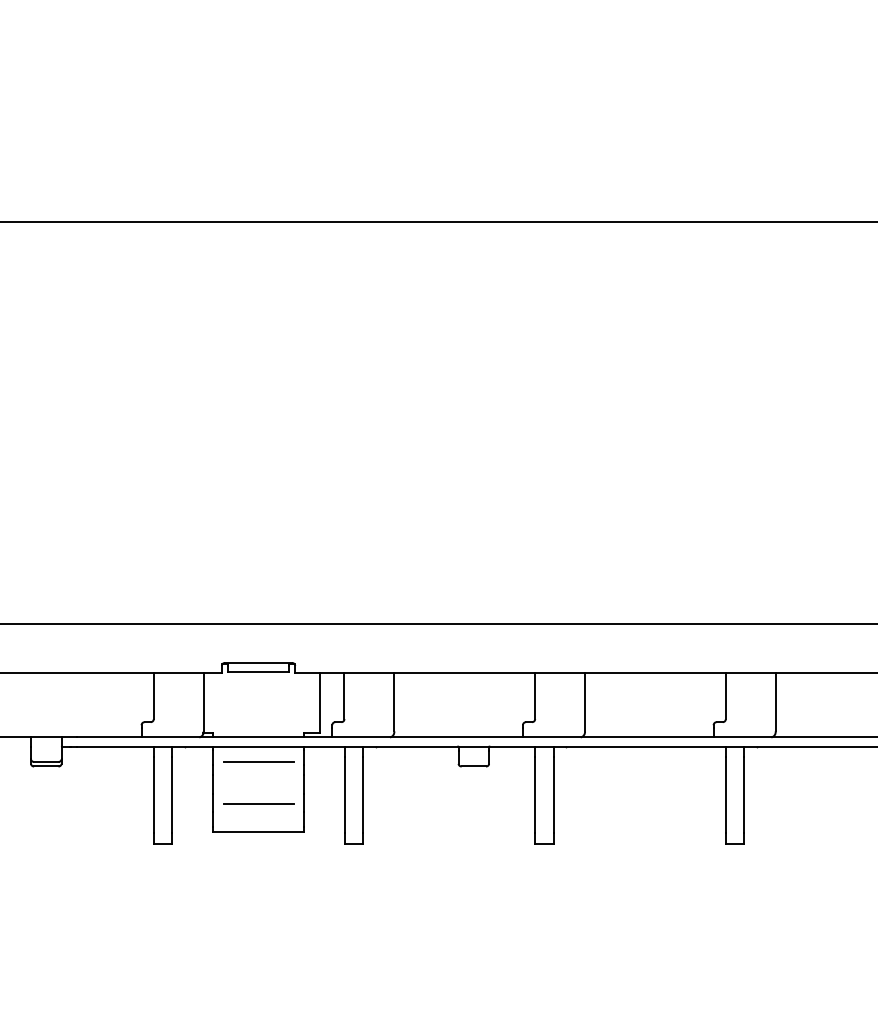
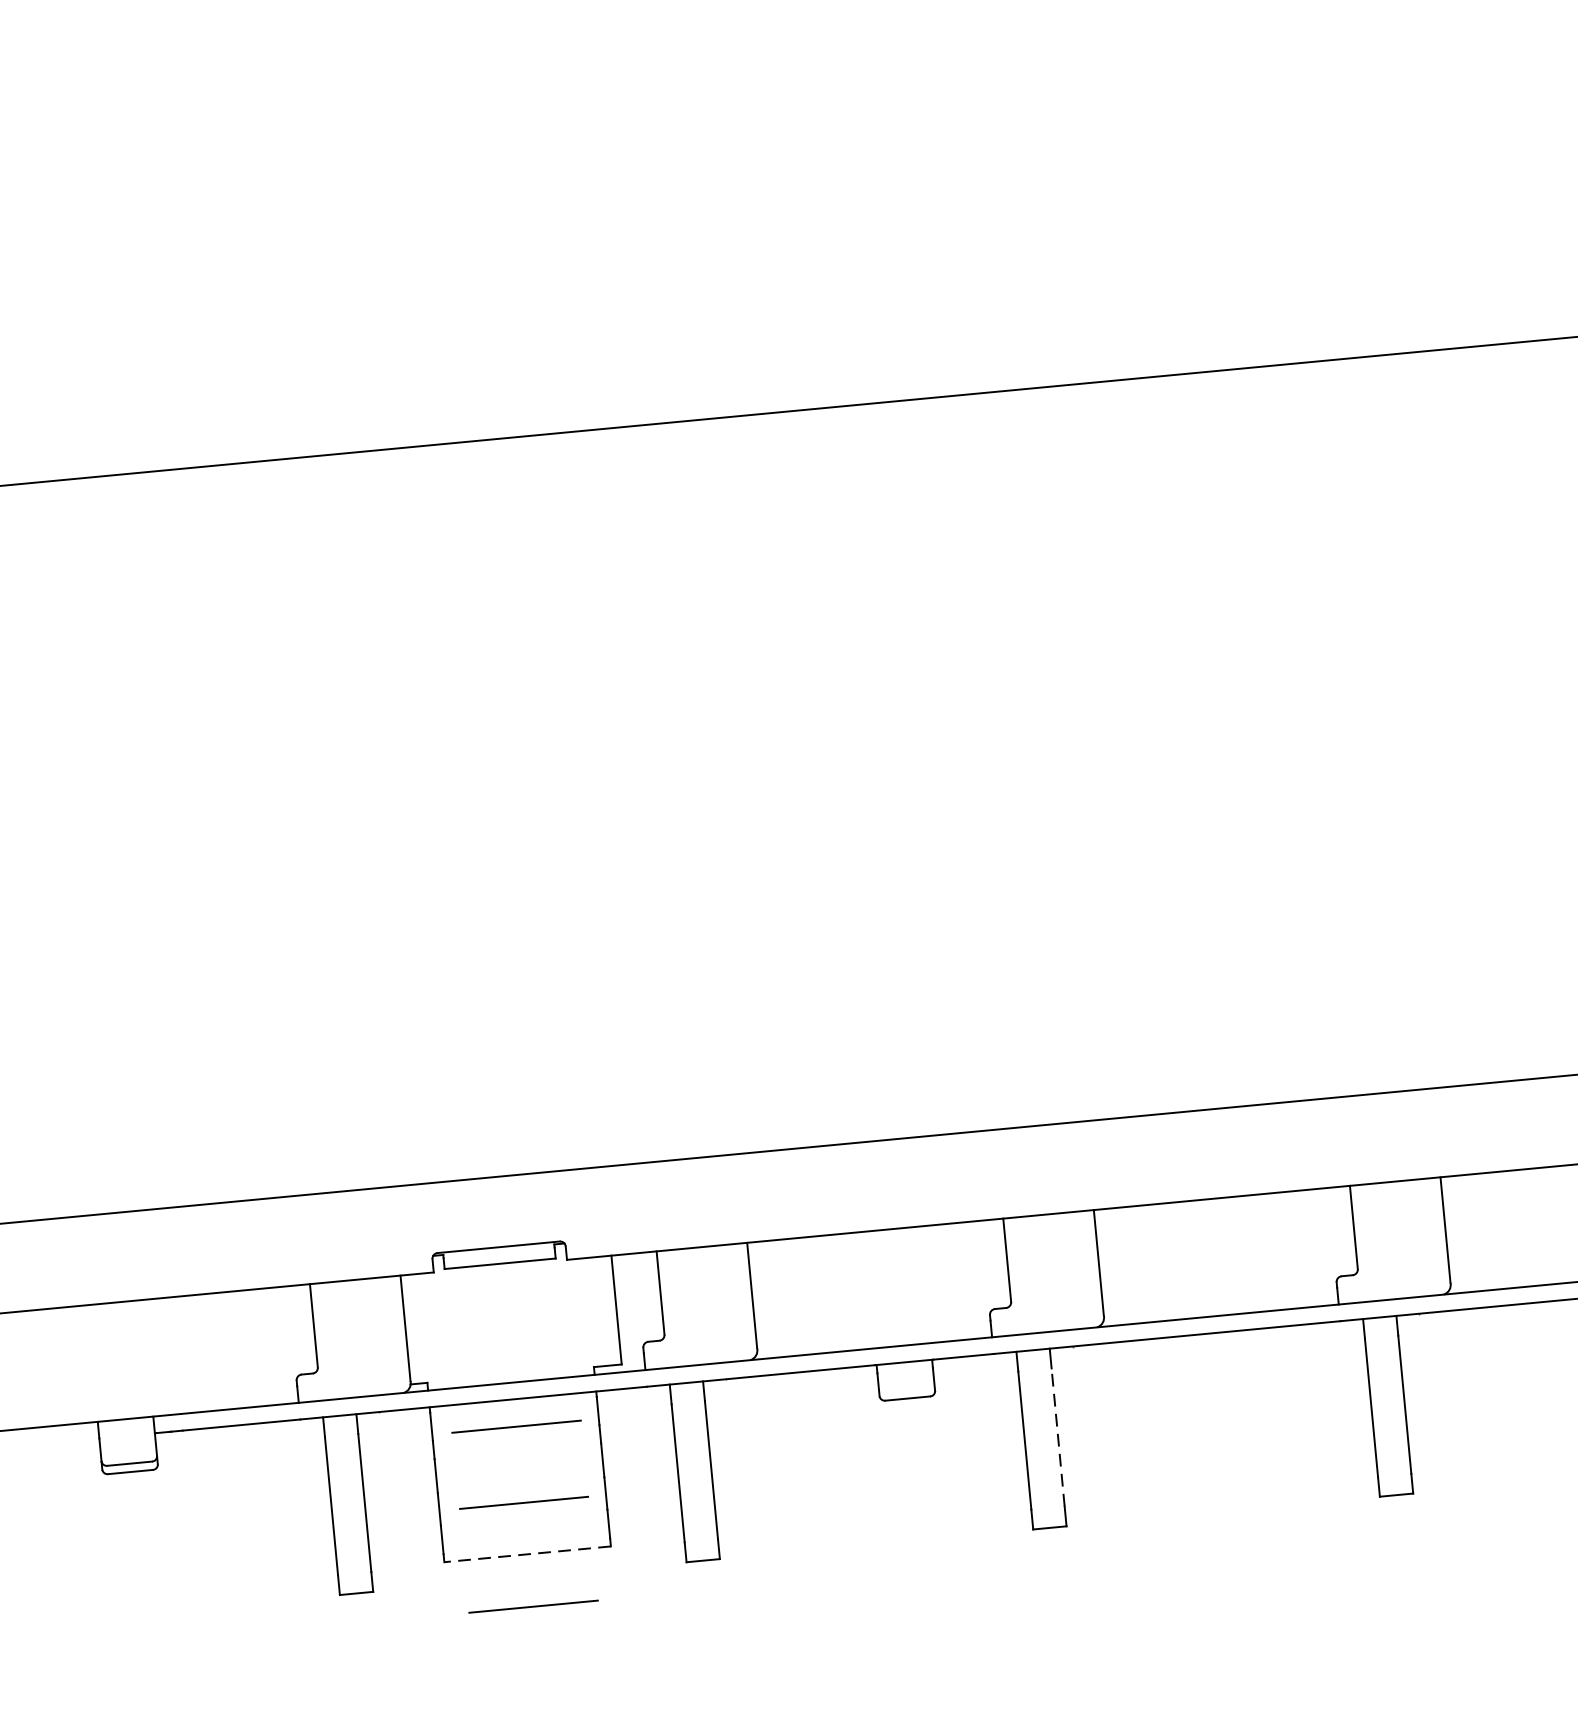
line: (553, 795) -> (1057, 1437), solid -> dashed
line: (258, 831) -> (527, 1553), solid -> dashed
line: (258, 860) -> (532, 1606), added

